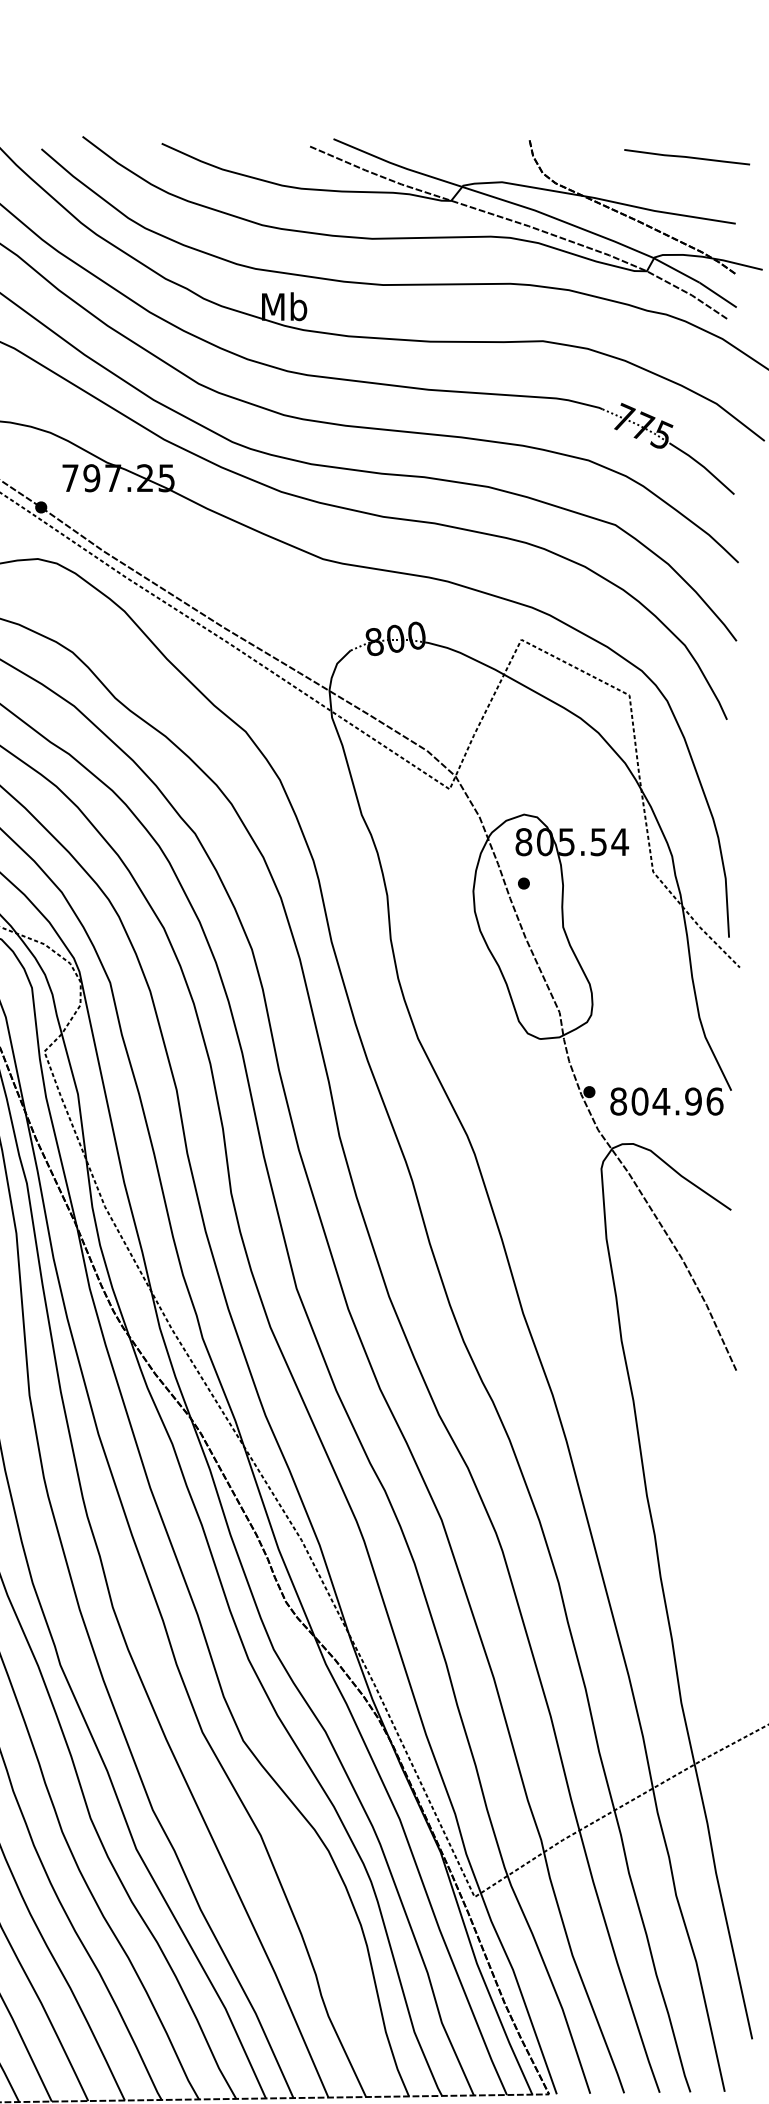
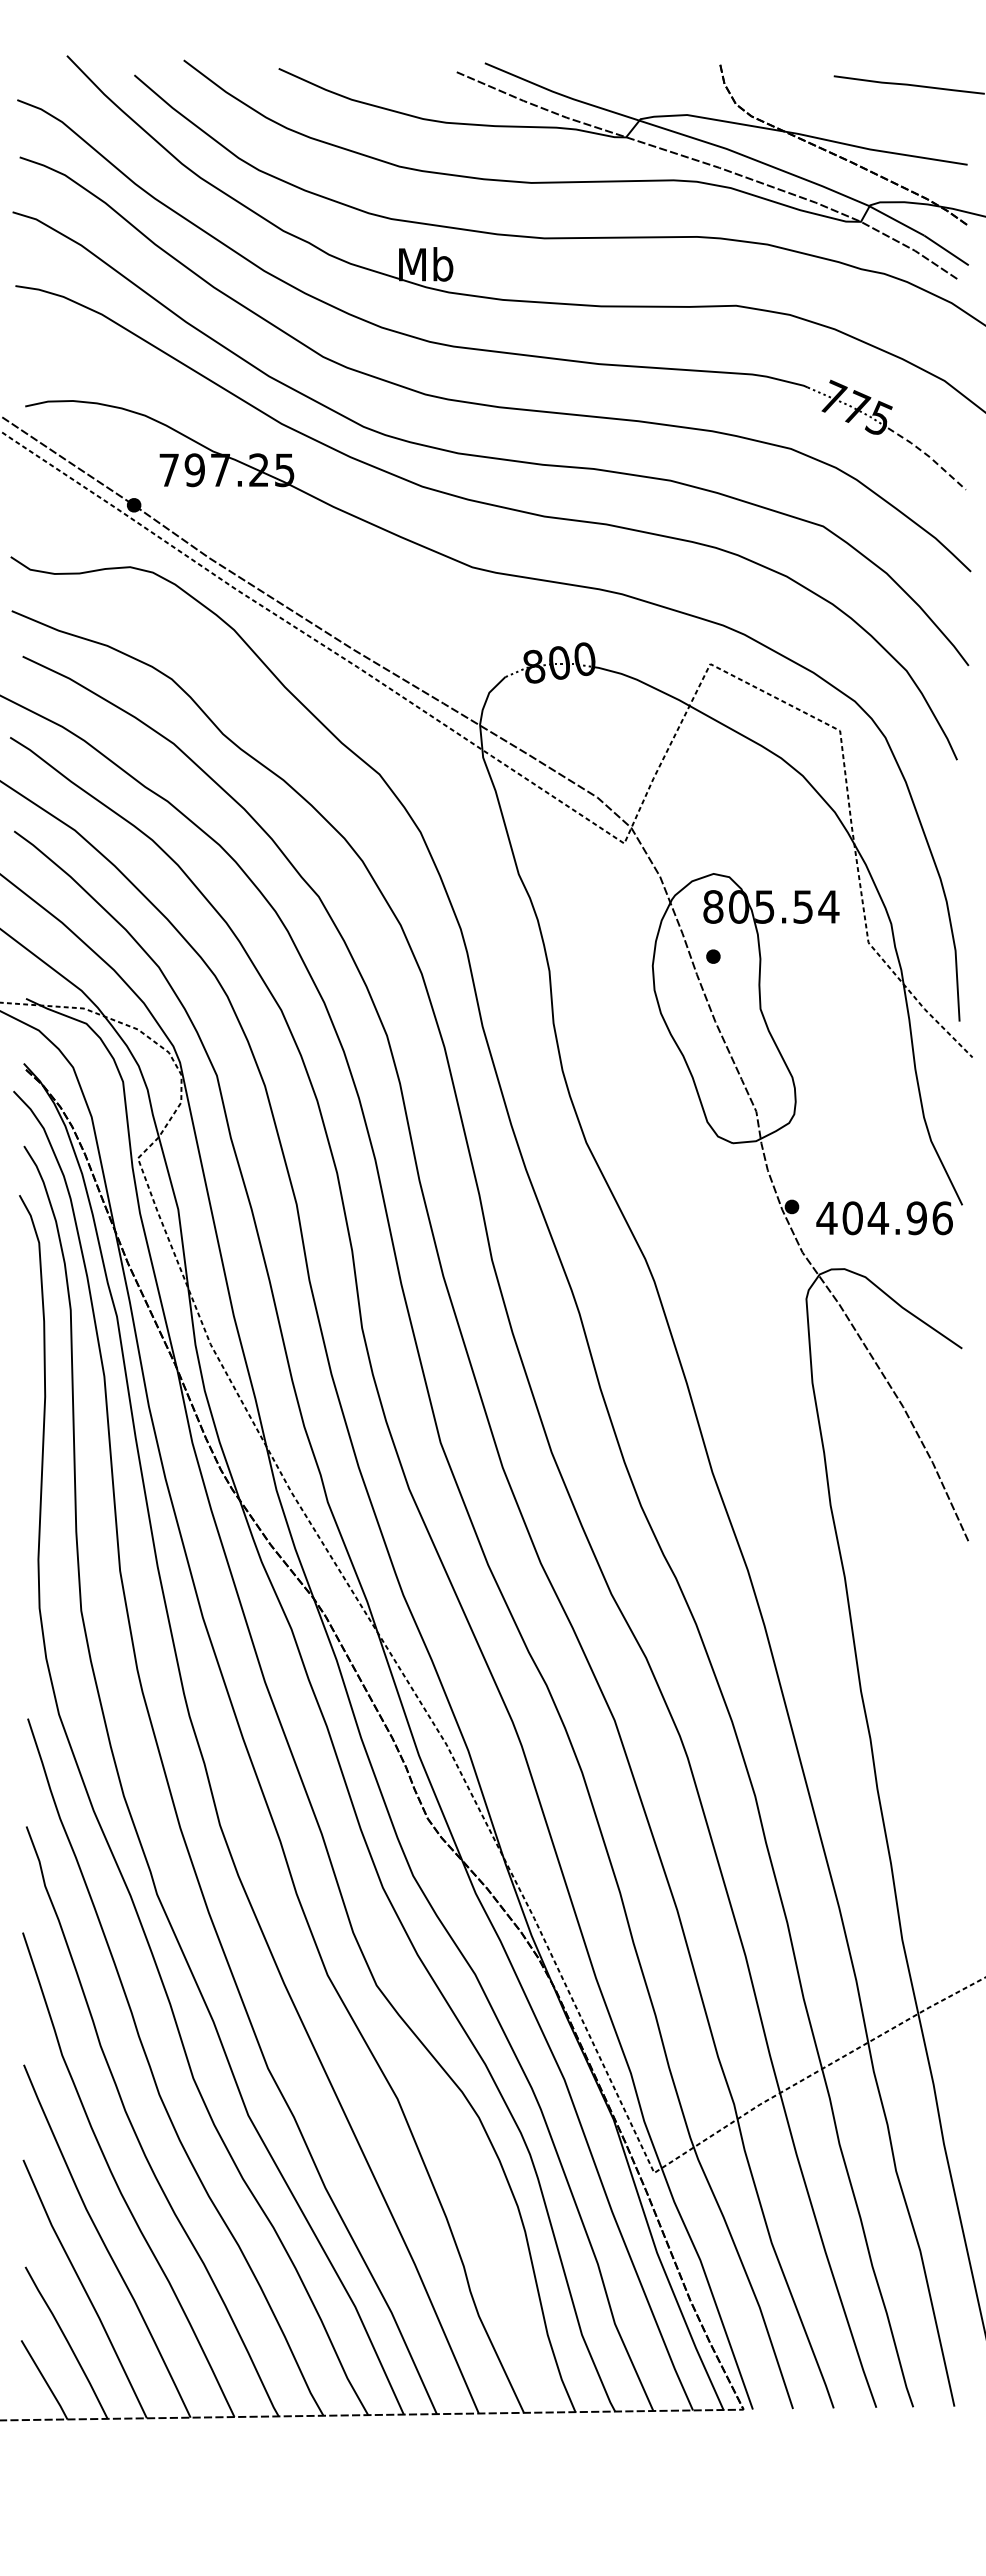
line: (703, 466) -> (928, 456), solid -> dashed
text: (618, 1101) -> (826, 1218), 804.96 -> 404.96

